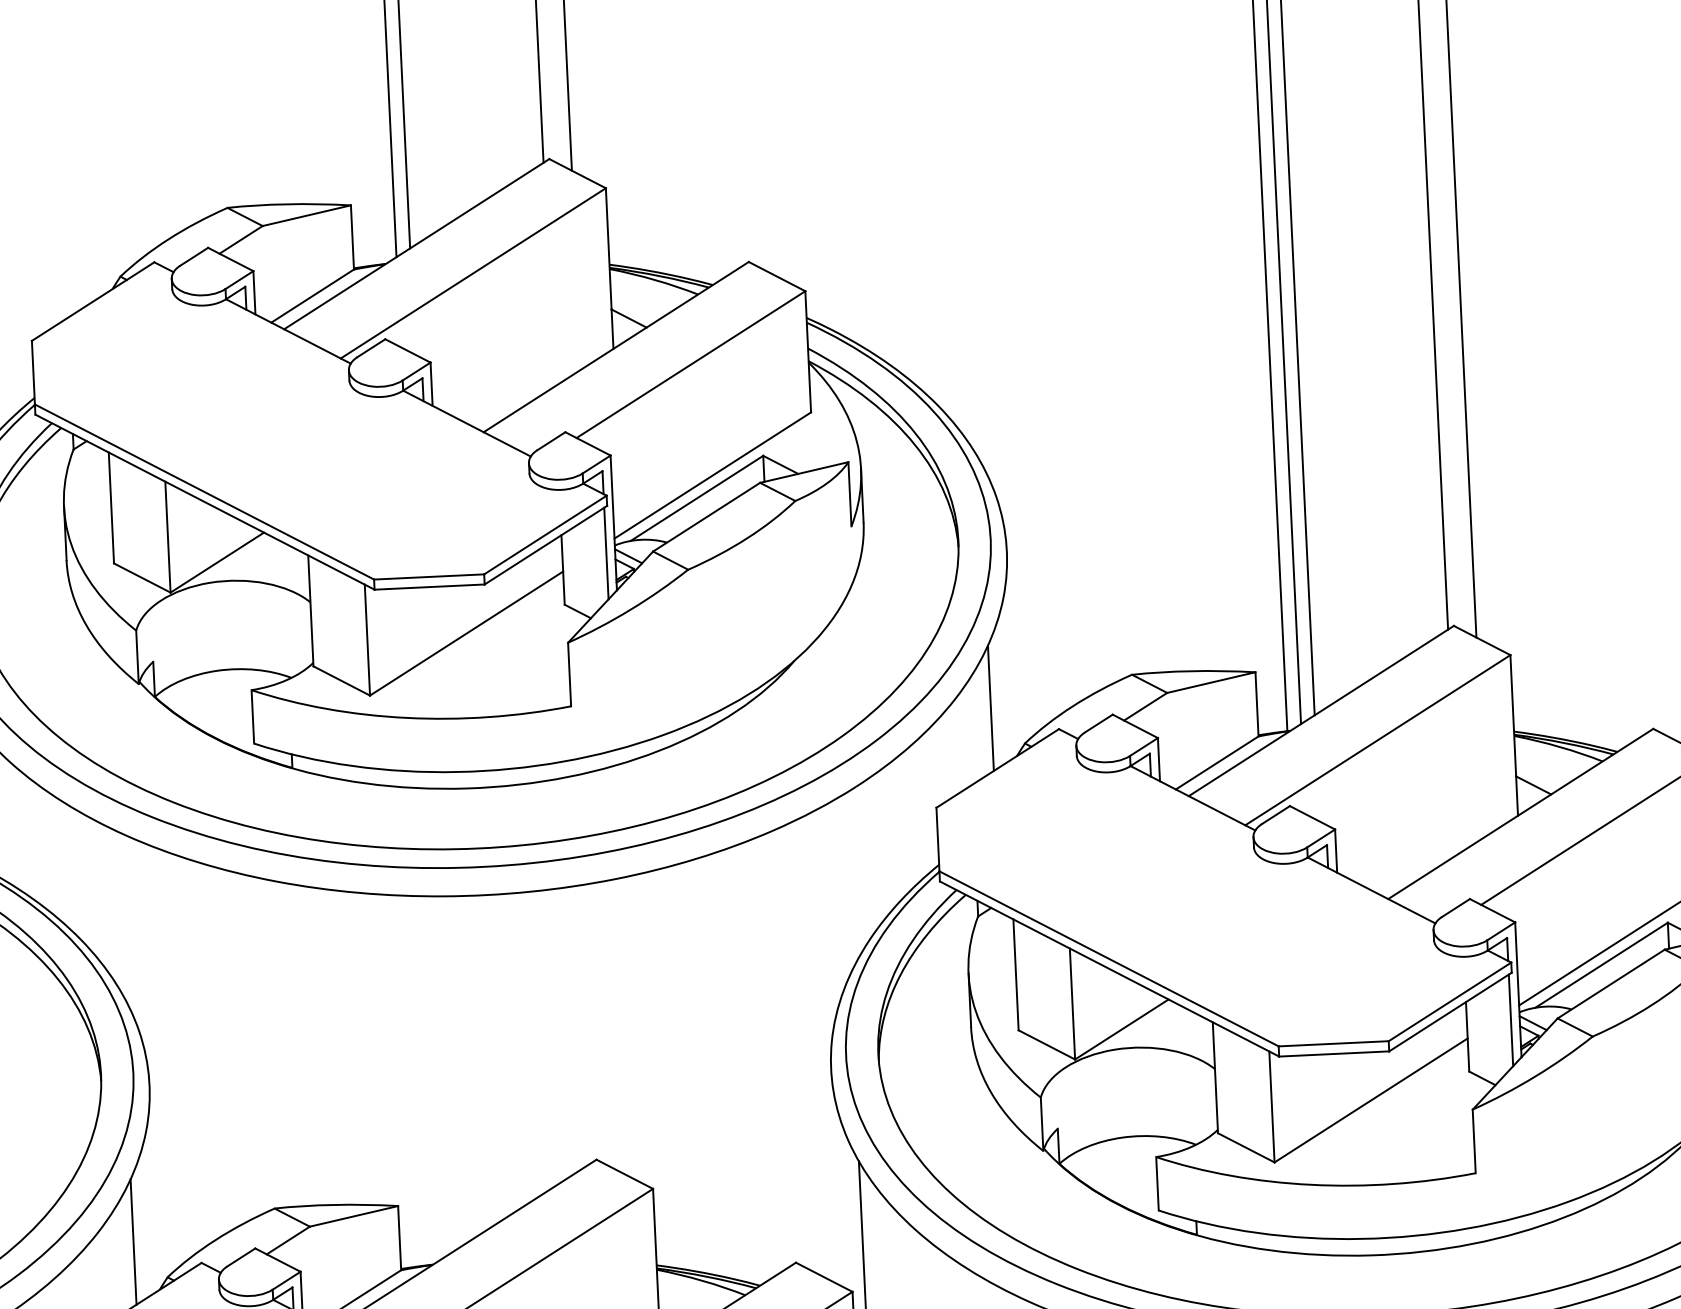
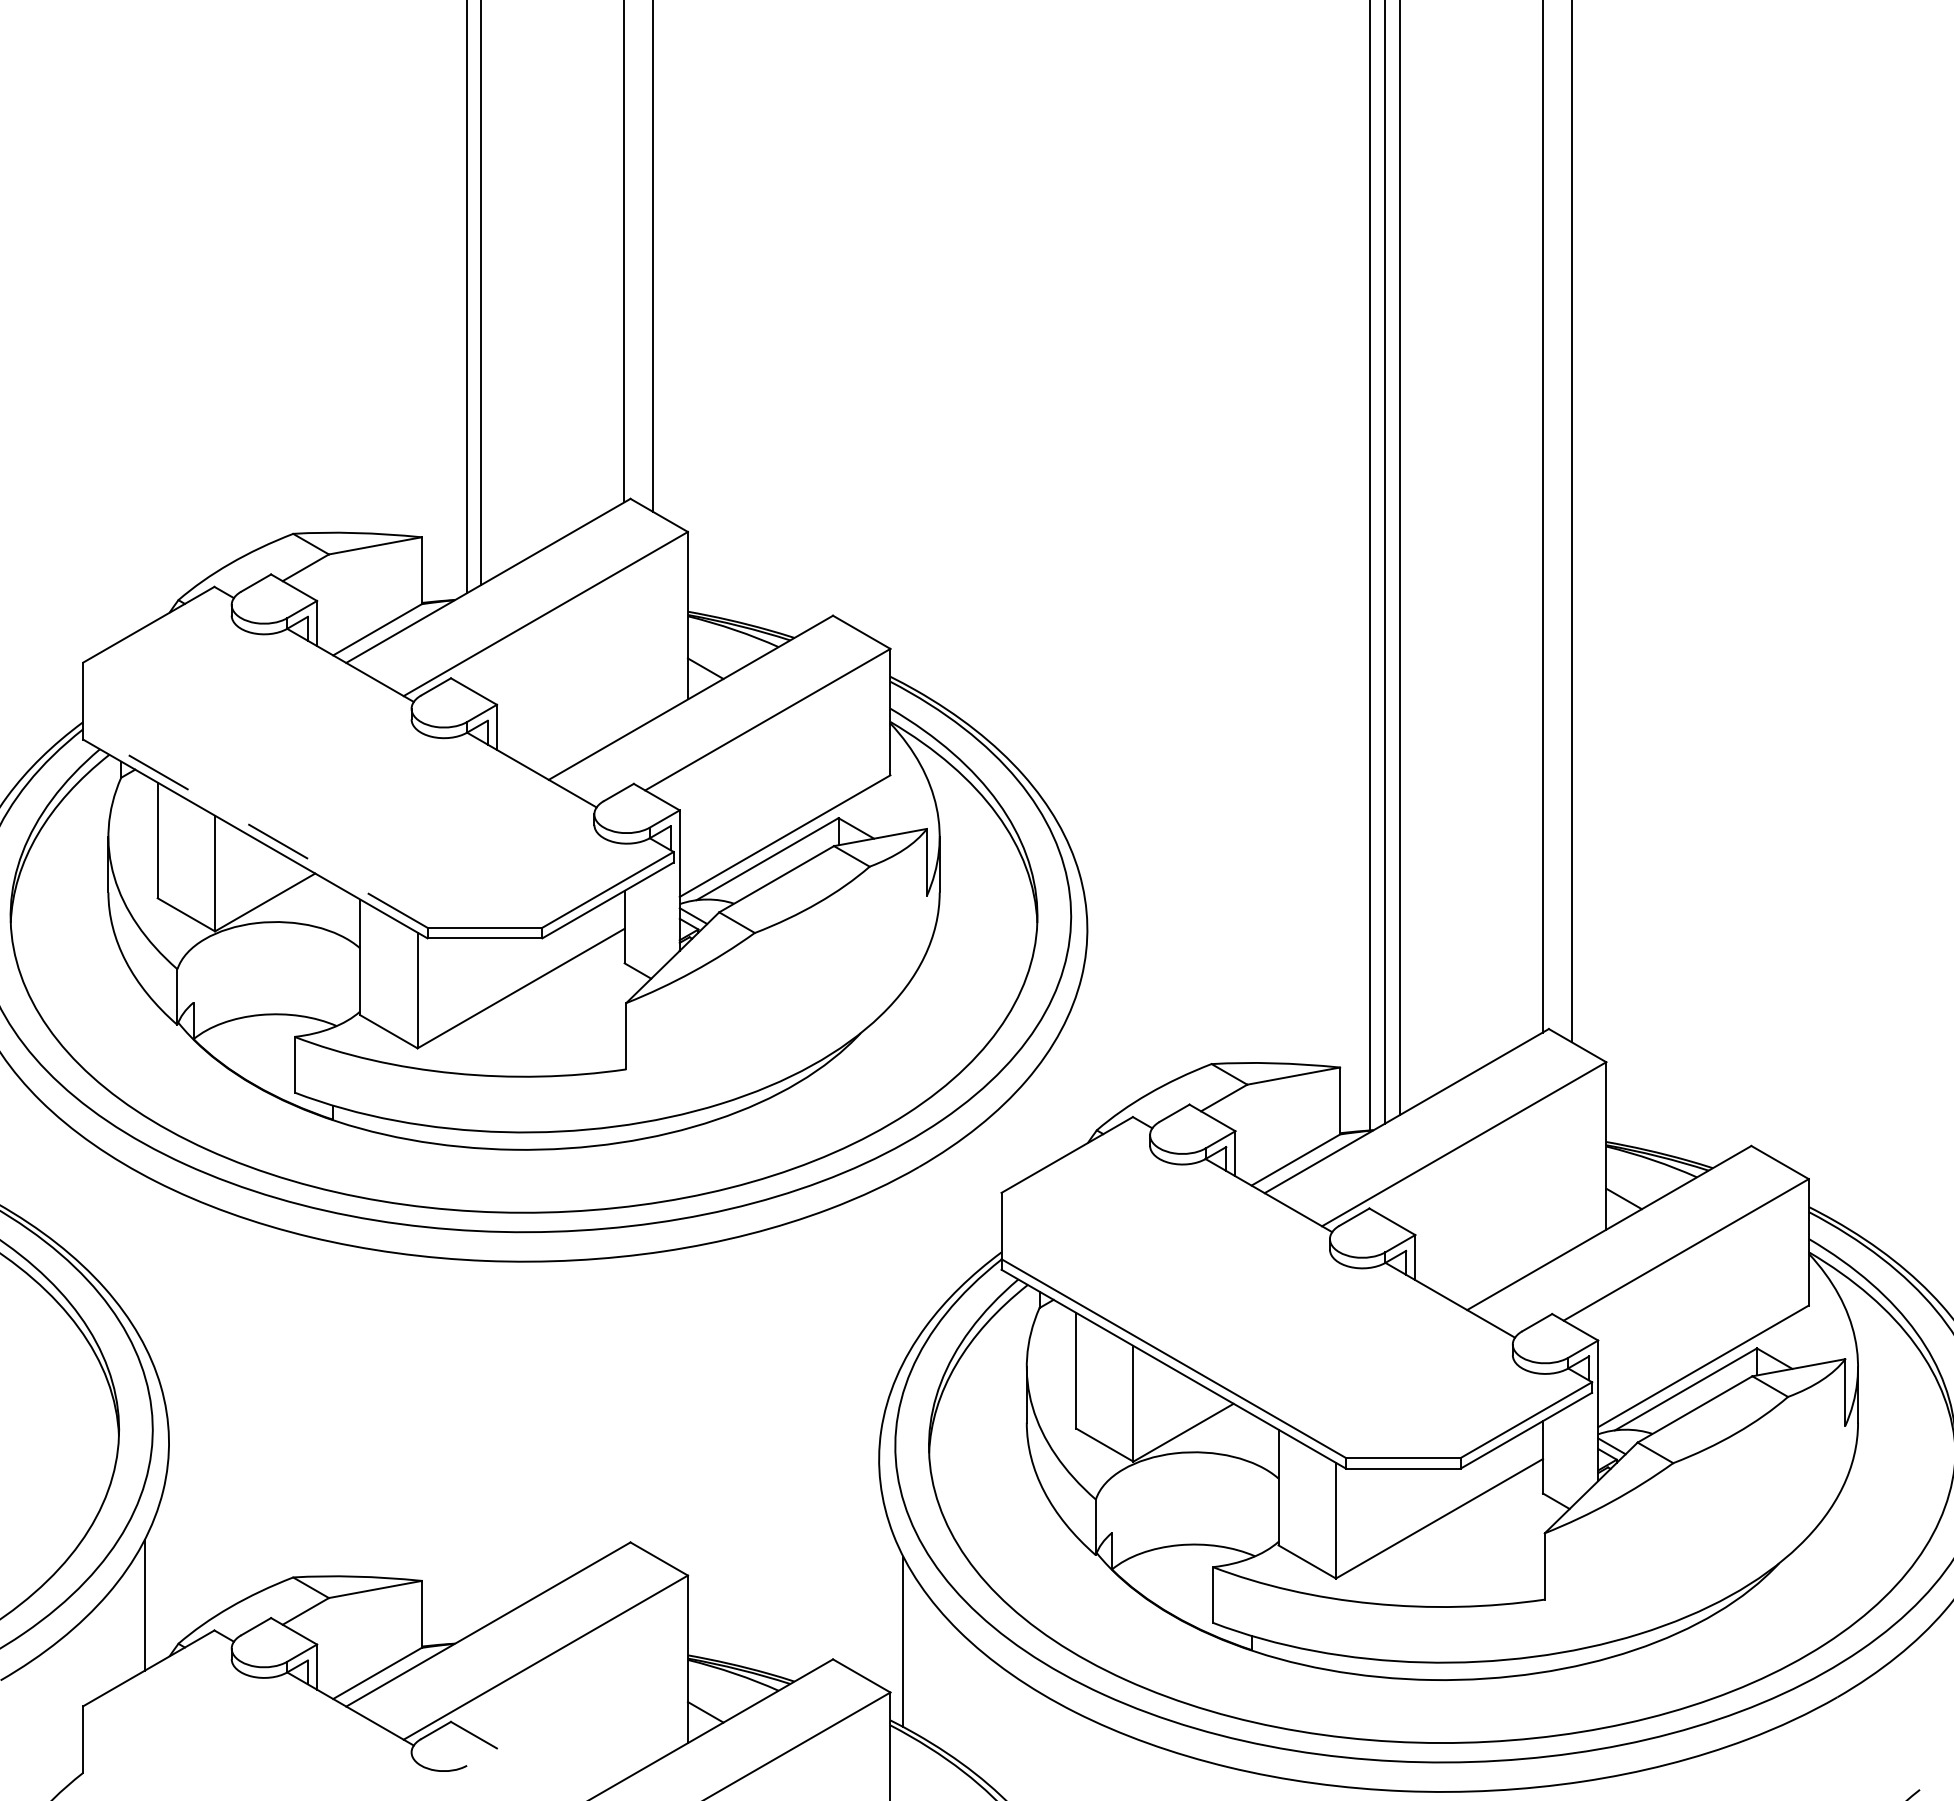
line: (204, 492) -> (255, 828), solid -> dashed
line: (606, 552) -> (670, 911), removed
line: (991, 707) -> (1063, 1091), removed
line: (1510, 1020) -> (1588, 1442), removed

